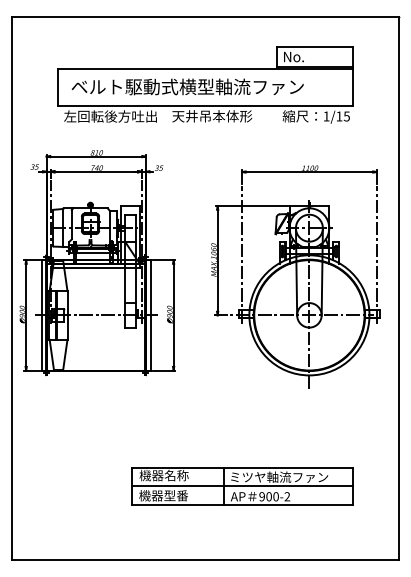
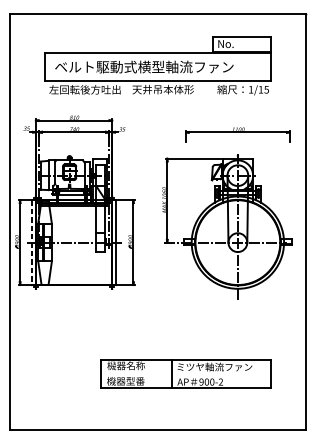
line: (242, 254) -> (186, 195), removed
line: (376, 254) -> (289, 195), removed
line: (41, 315) -> (31, 242), solid -> dashed
line: (241, 486) -> (185, 374), removed

